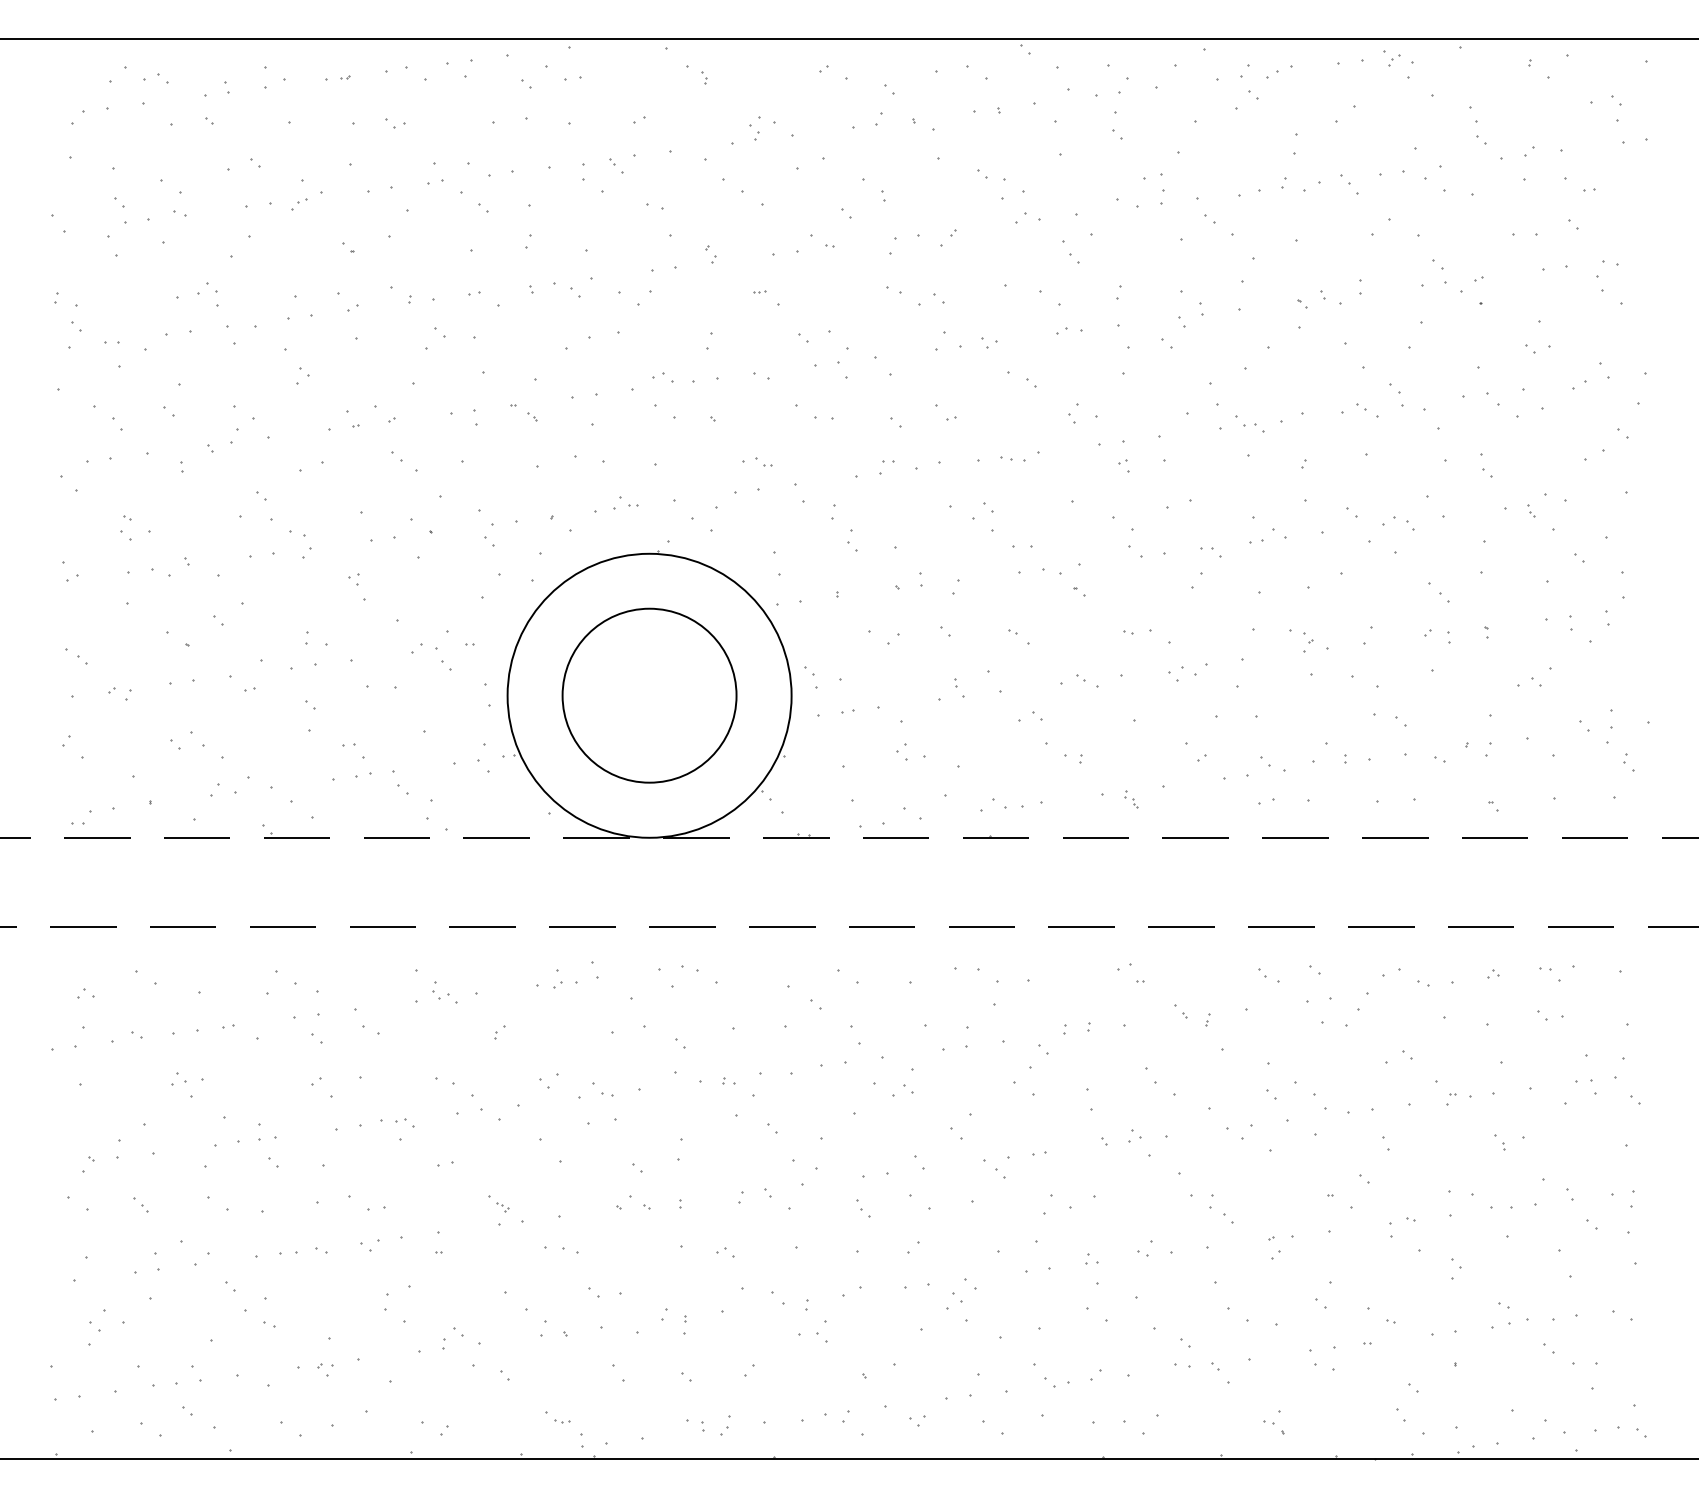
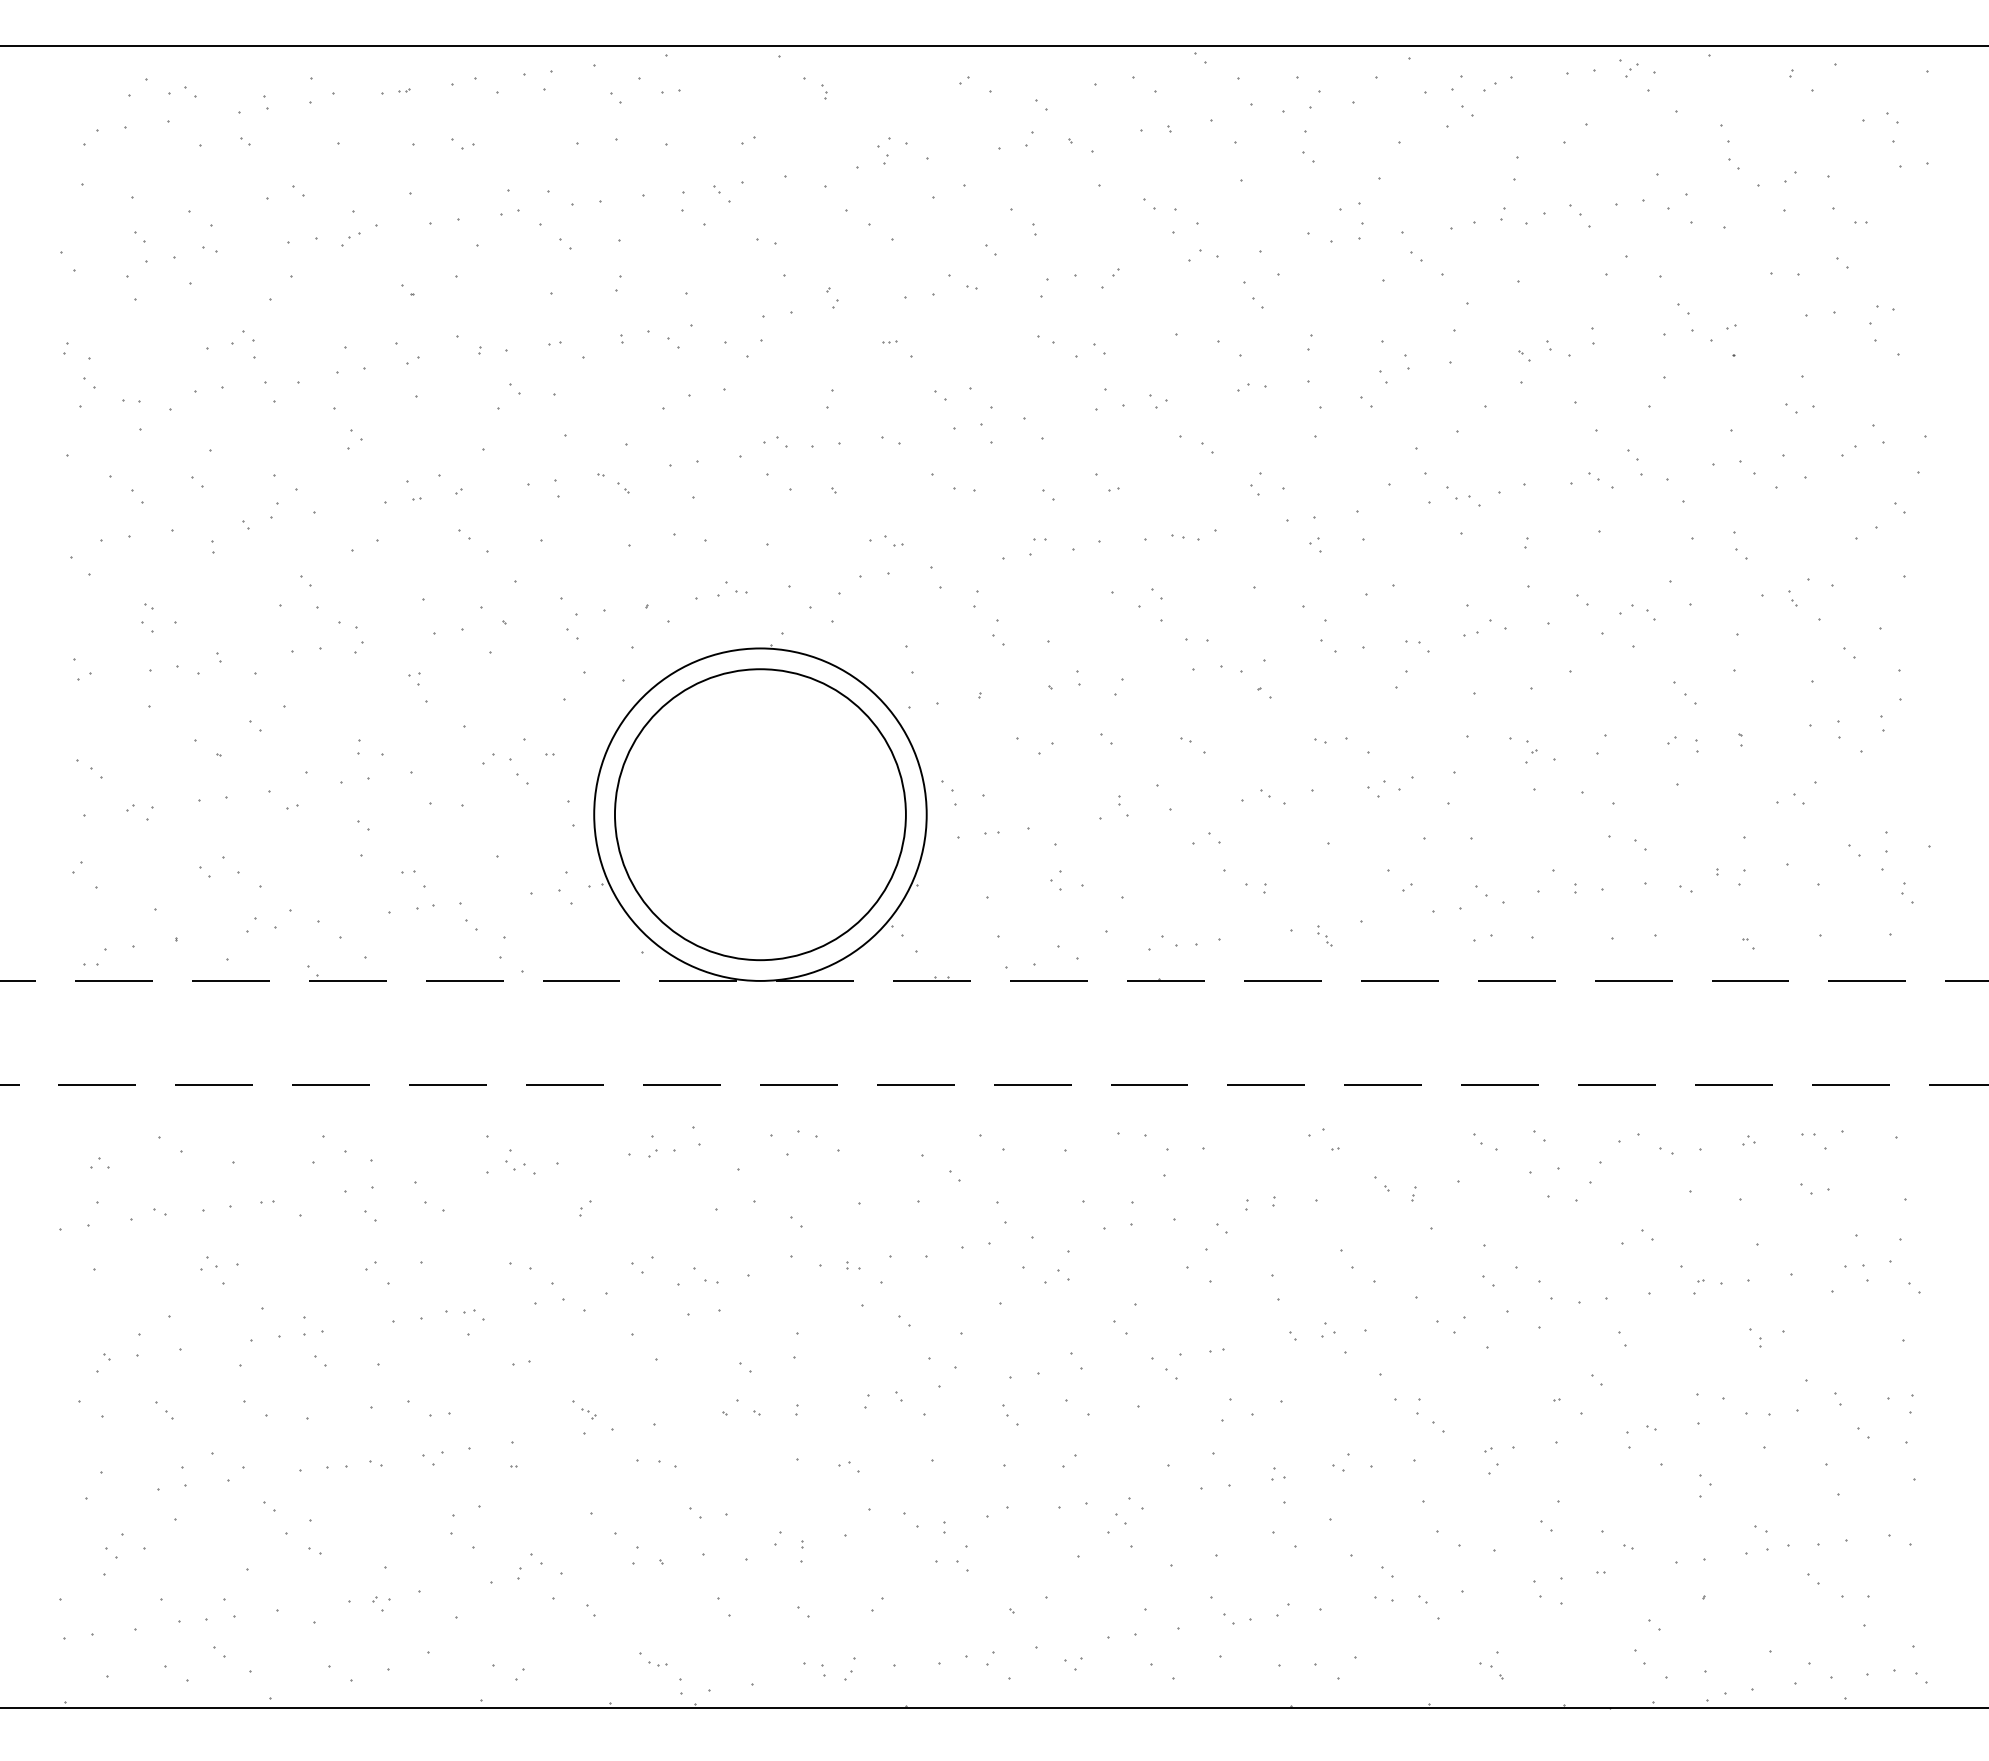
circle: (649, 695) -> (760, 814), size x1.43

